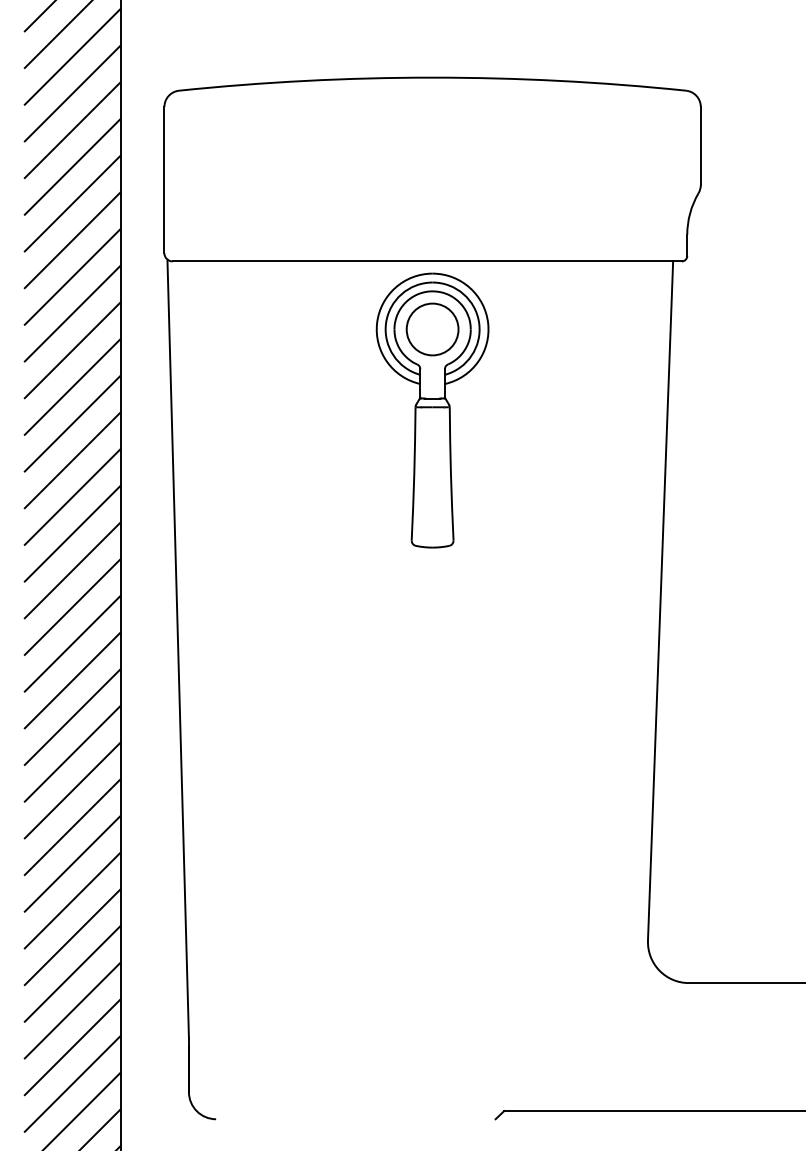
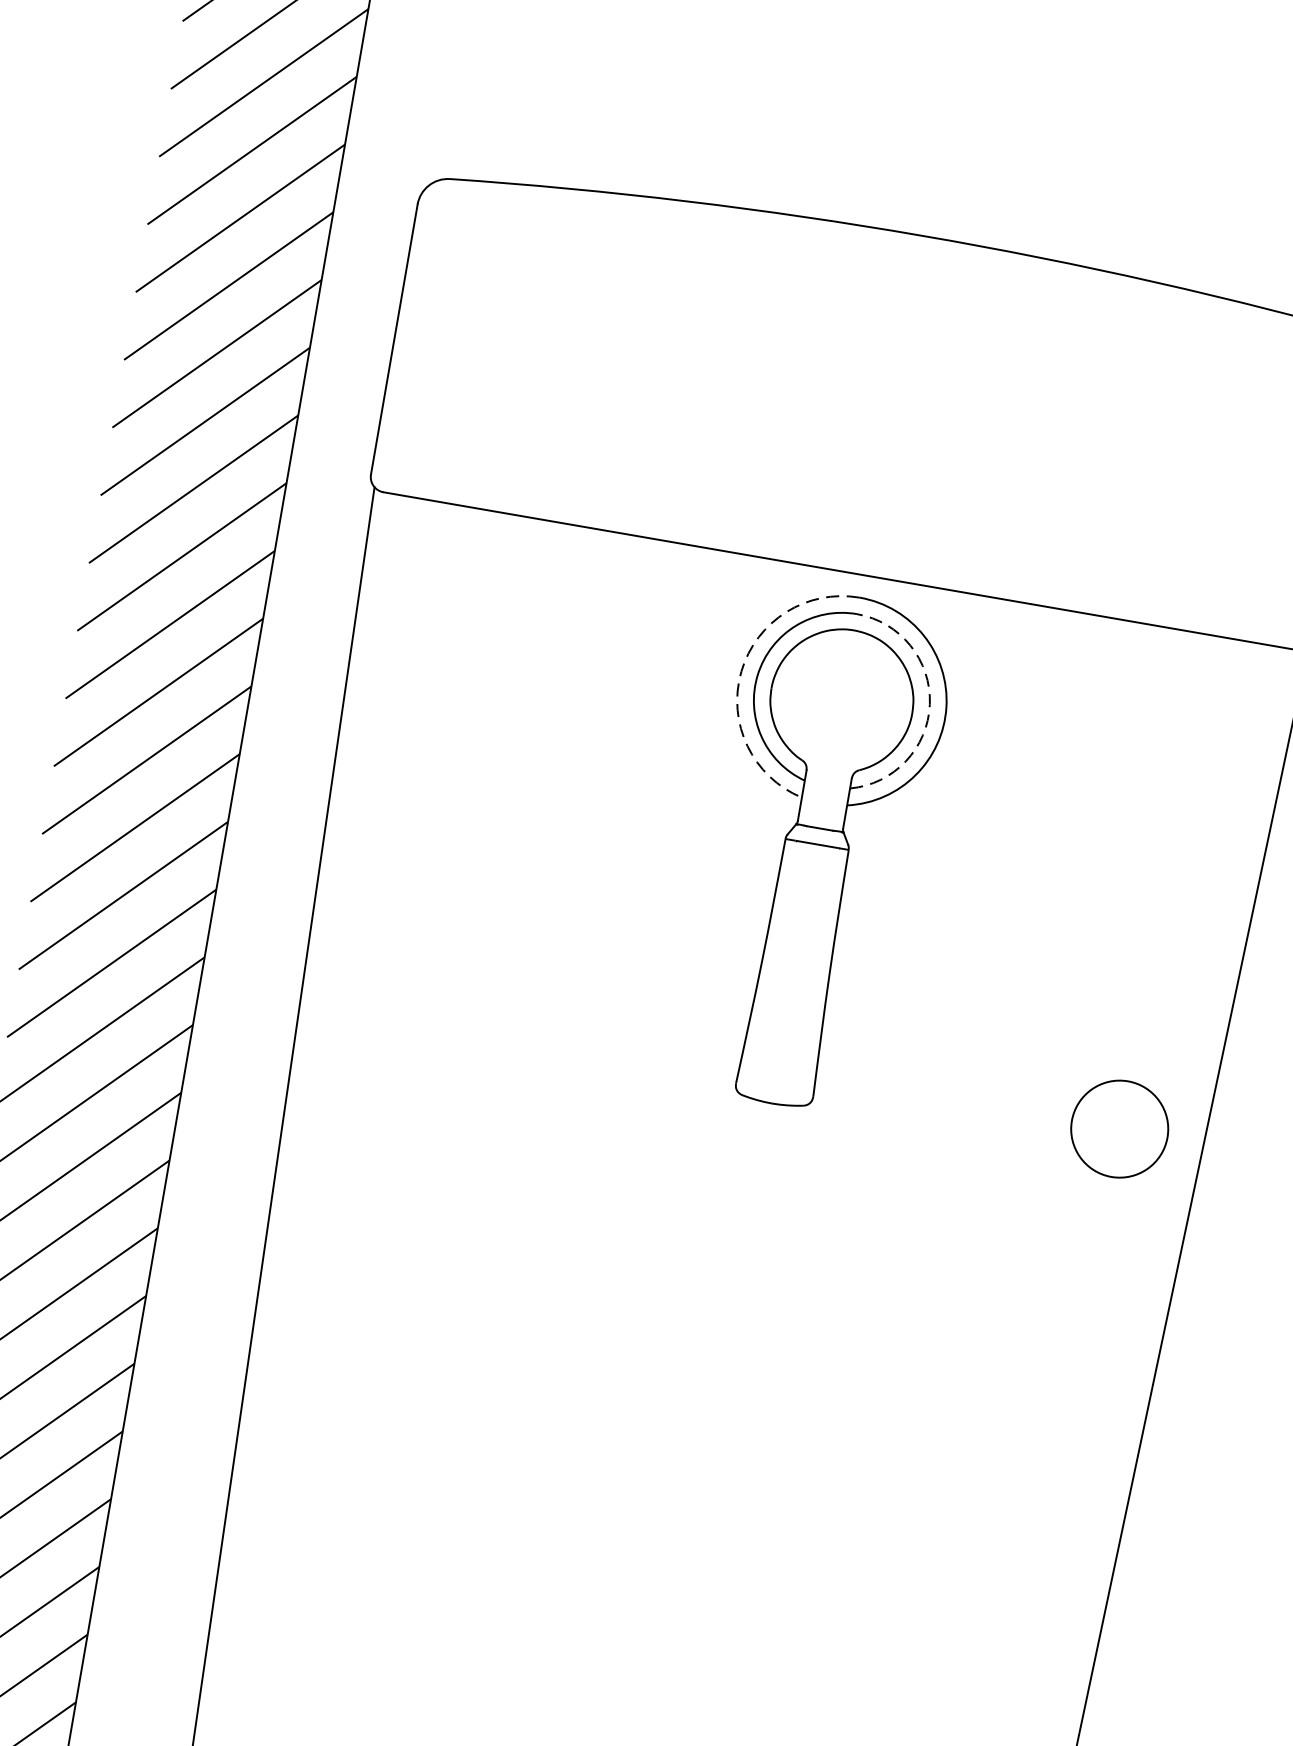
arc: (377, 323) -> (742, 672), solid -> dashed
arc: (479, 323) -> (930, 704), solid -> dashed
circle: (432, 329) -> (1119, 1129), moved

